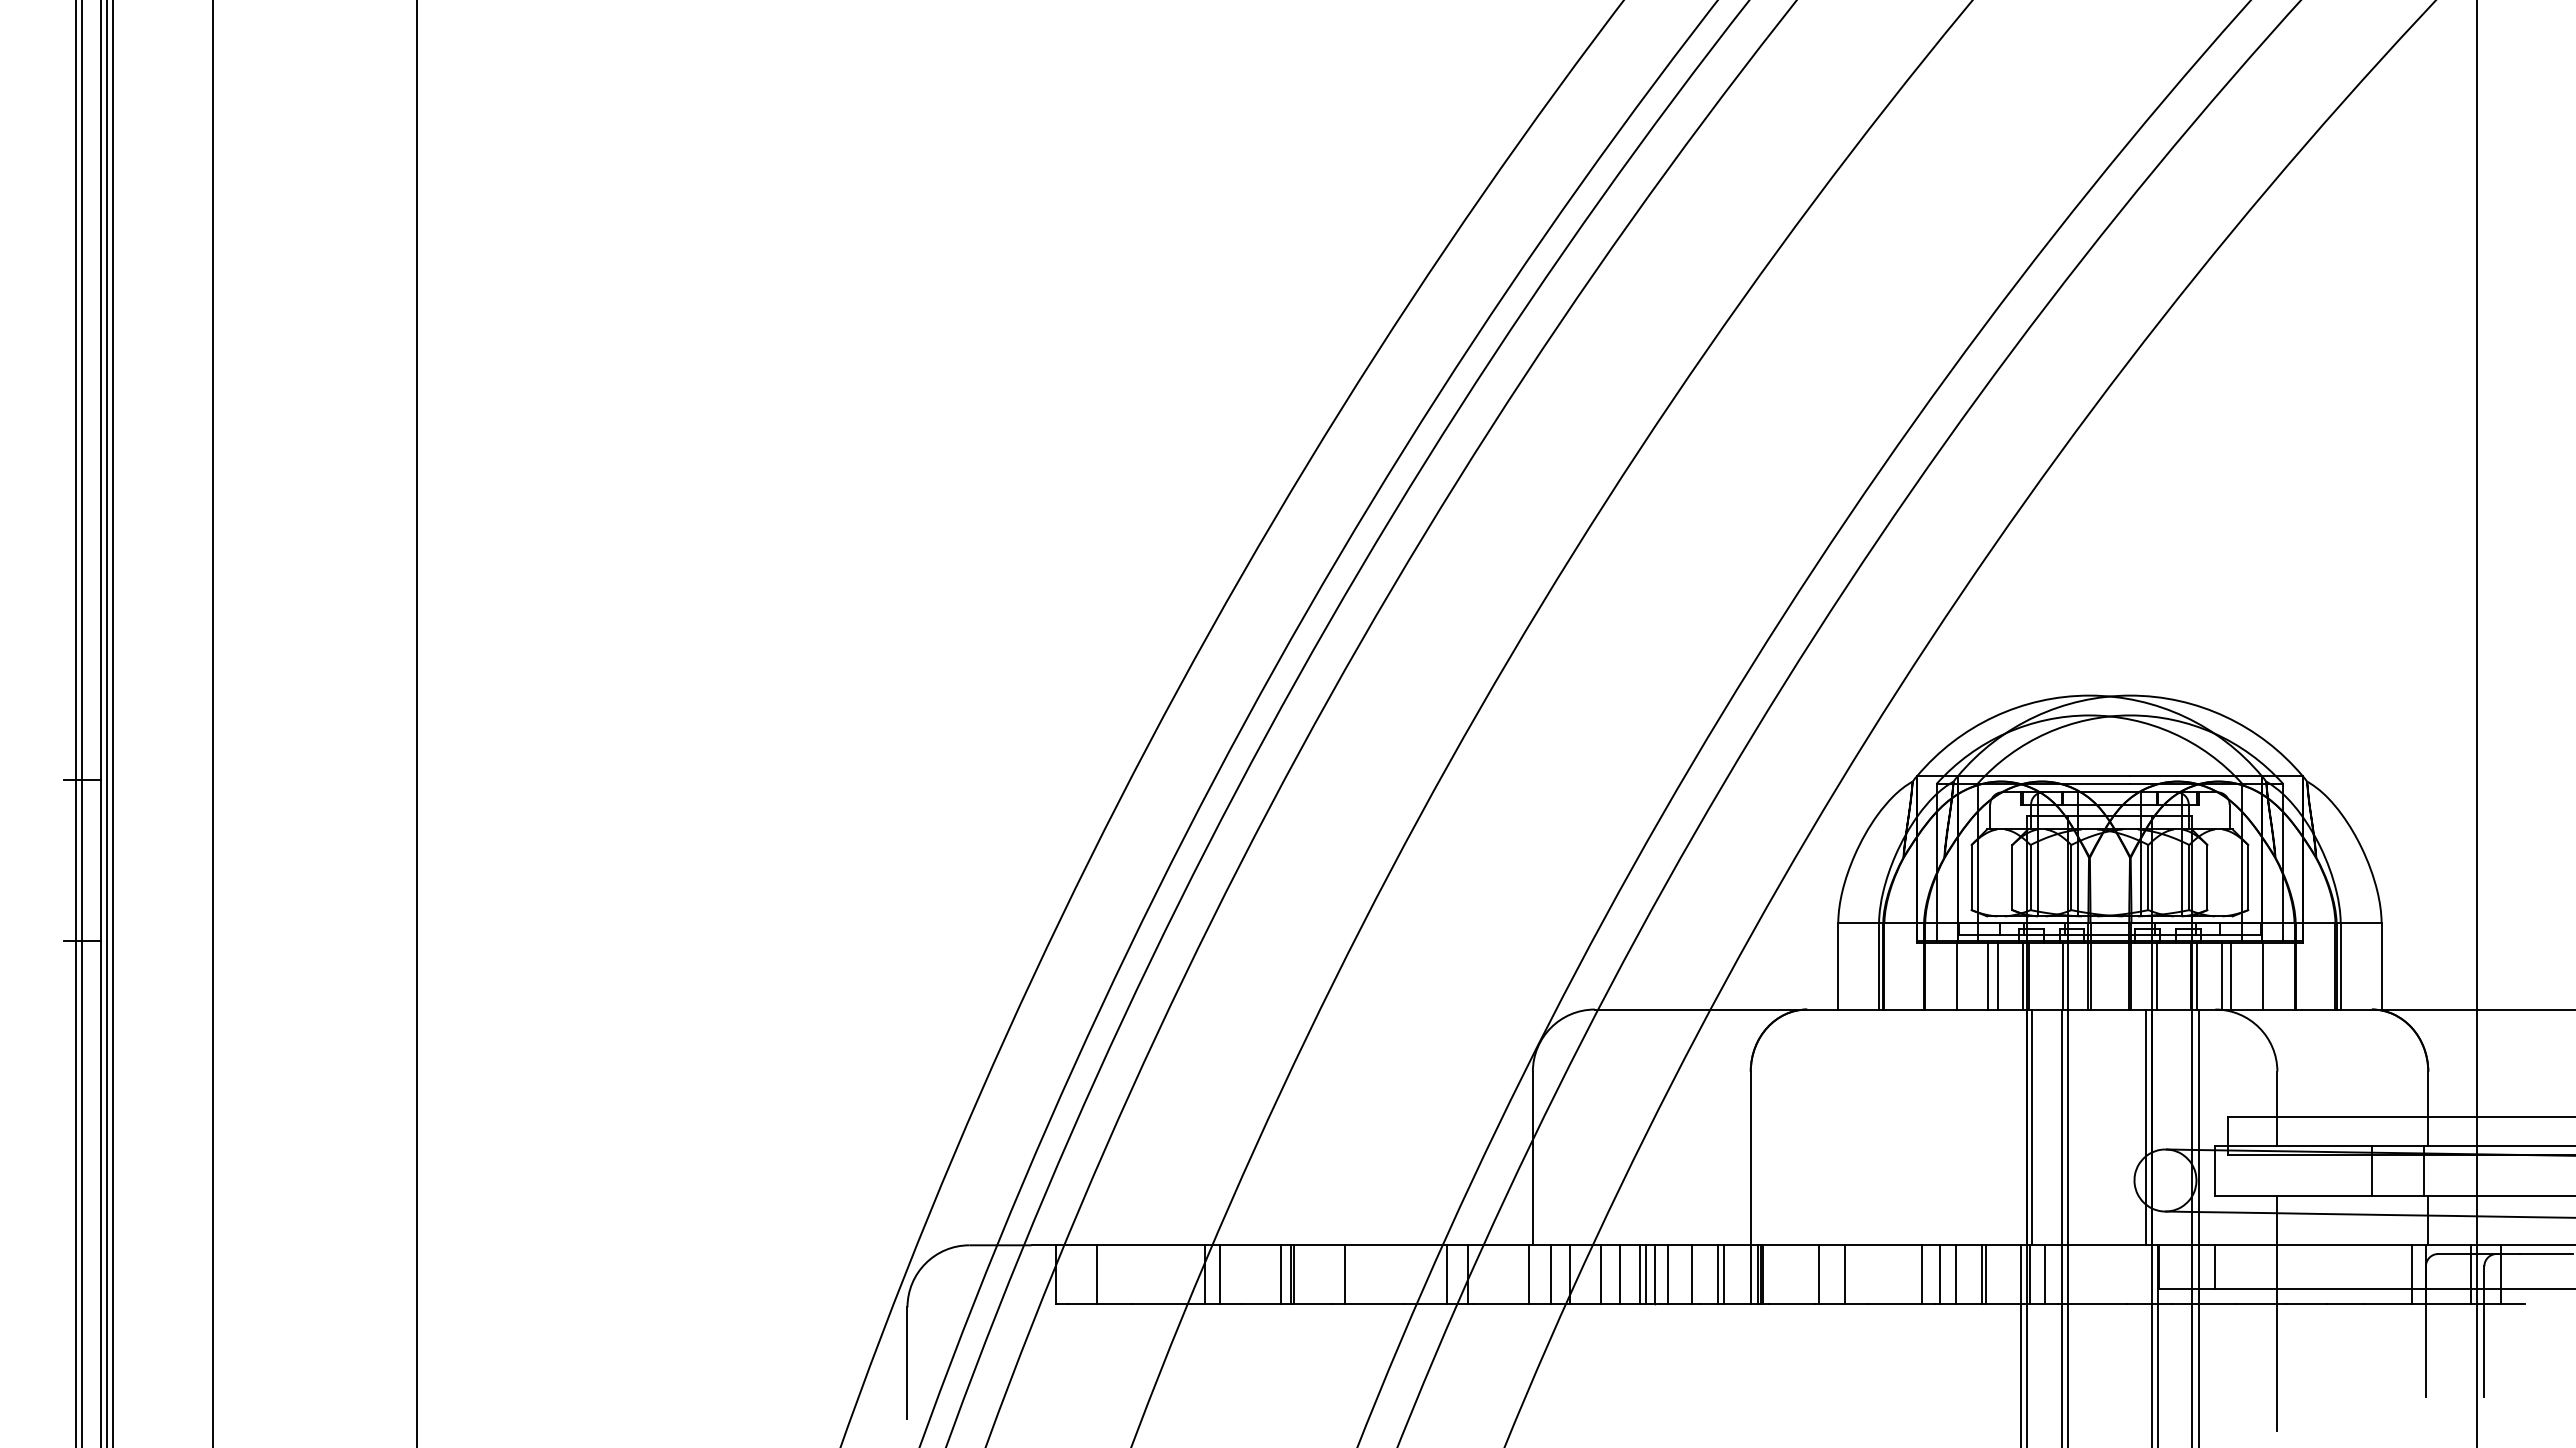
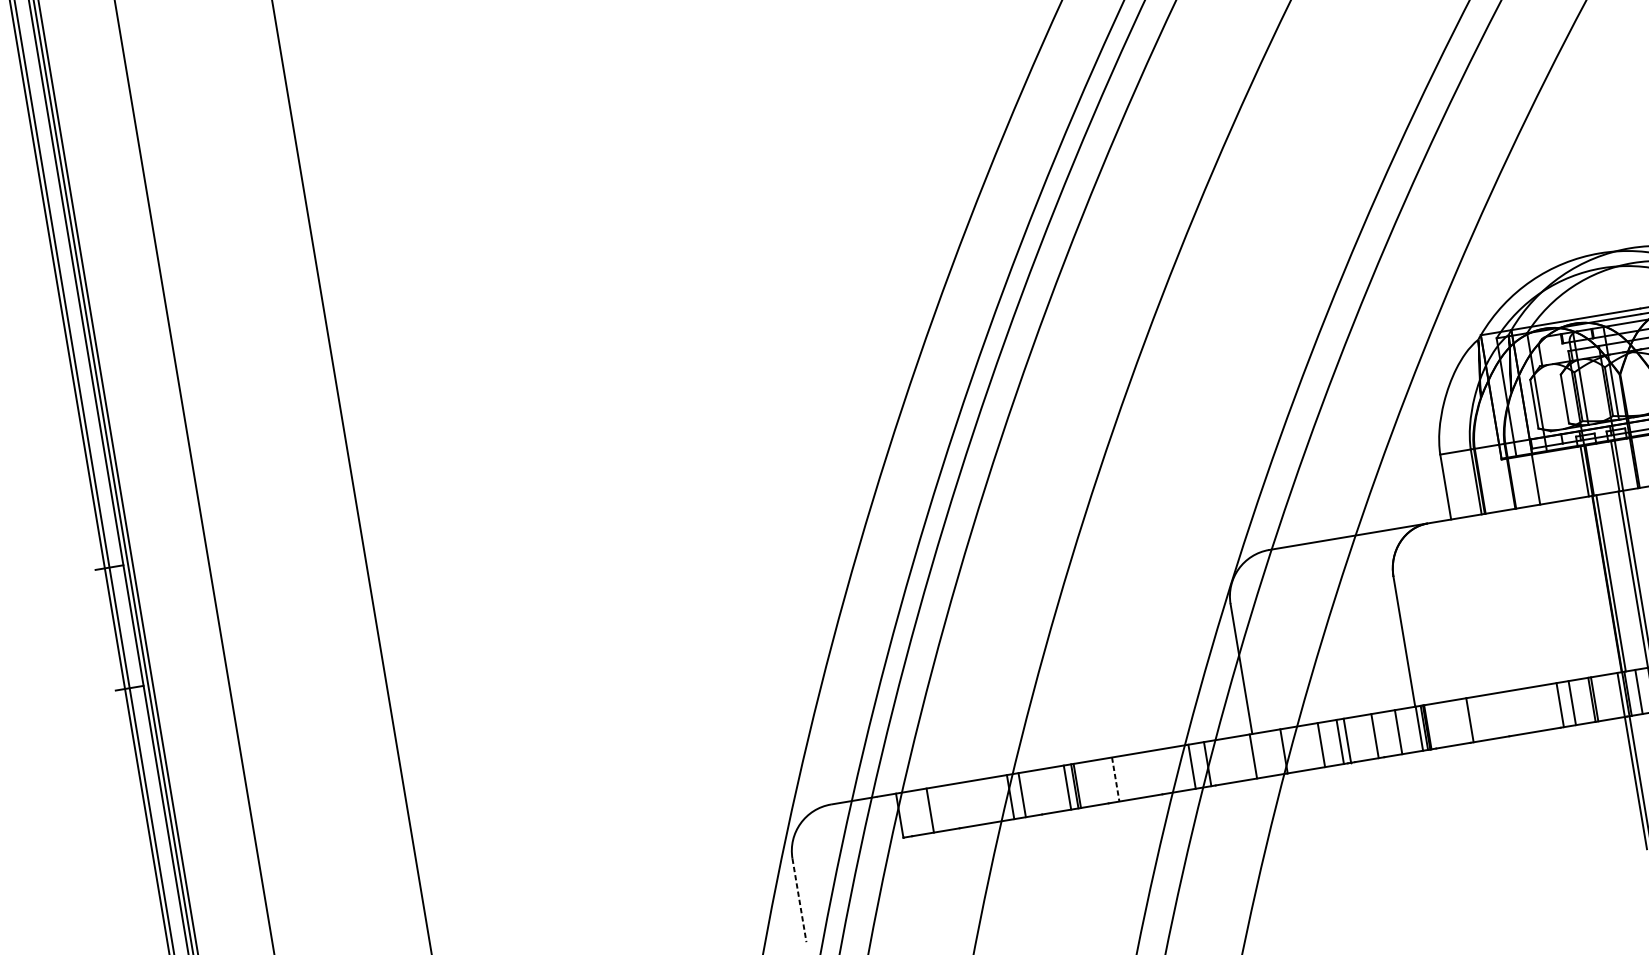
line: (1988, 975) -> (1559, 475), removed
line: (1998, 975) -> (1566, 474), removed
line: (1550, 1274) -> (1269, 753), removed
line: (1600, 1274) -> (1306, 747), removed
line: (1639, 1274) -> (1335, 742), removed
line: (1668, 1274) -> (1357, 738), removed
line: (1718, 1274) -> (1394, 732), removed
line: (1844, 1274) -> (1488, 716), removed
line: (1922, 1274) -> (1547, 707), removed
line: (1345, 1275) -> (1115, 780), solid -> dashed
line: (907, 1363) -> (799, 900), solid -> dashed

